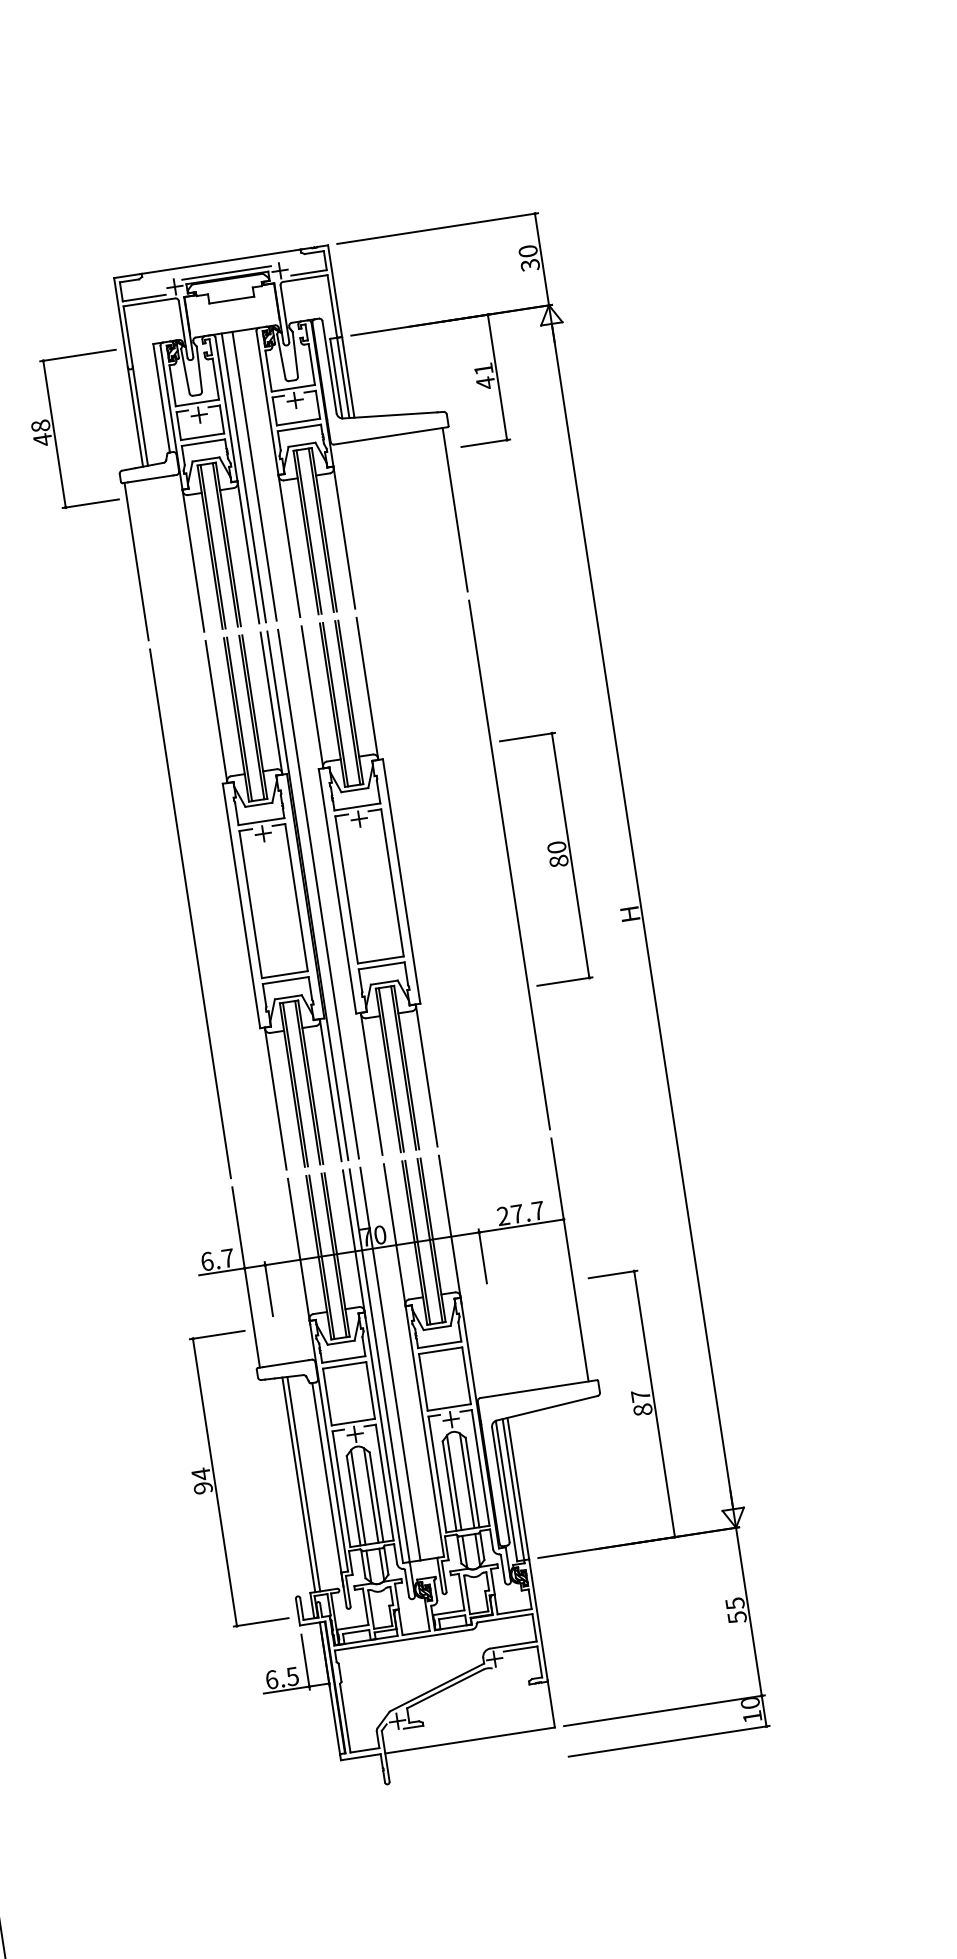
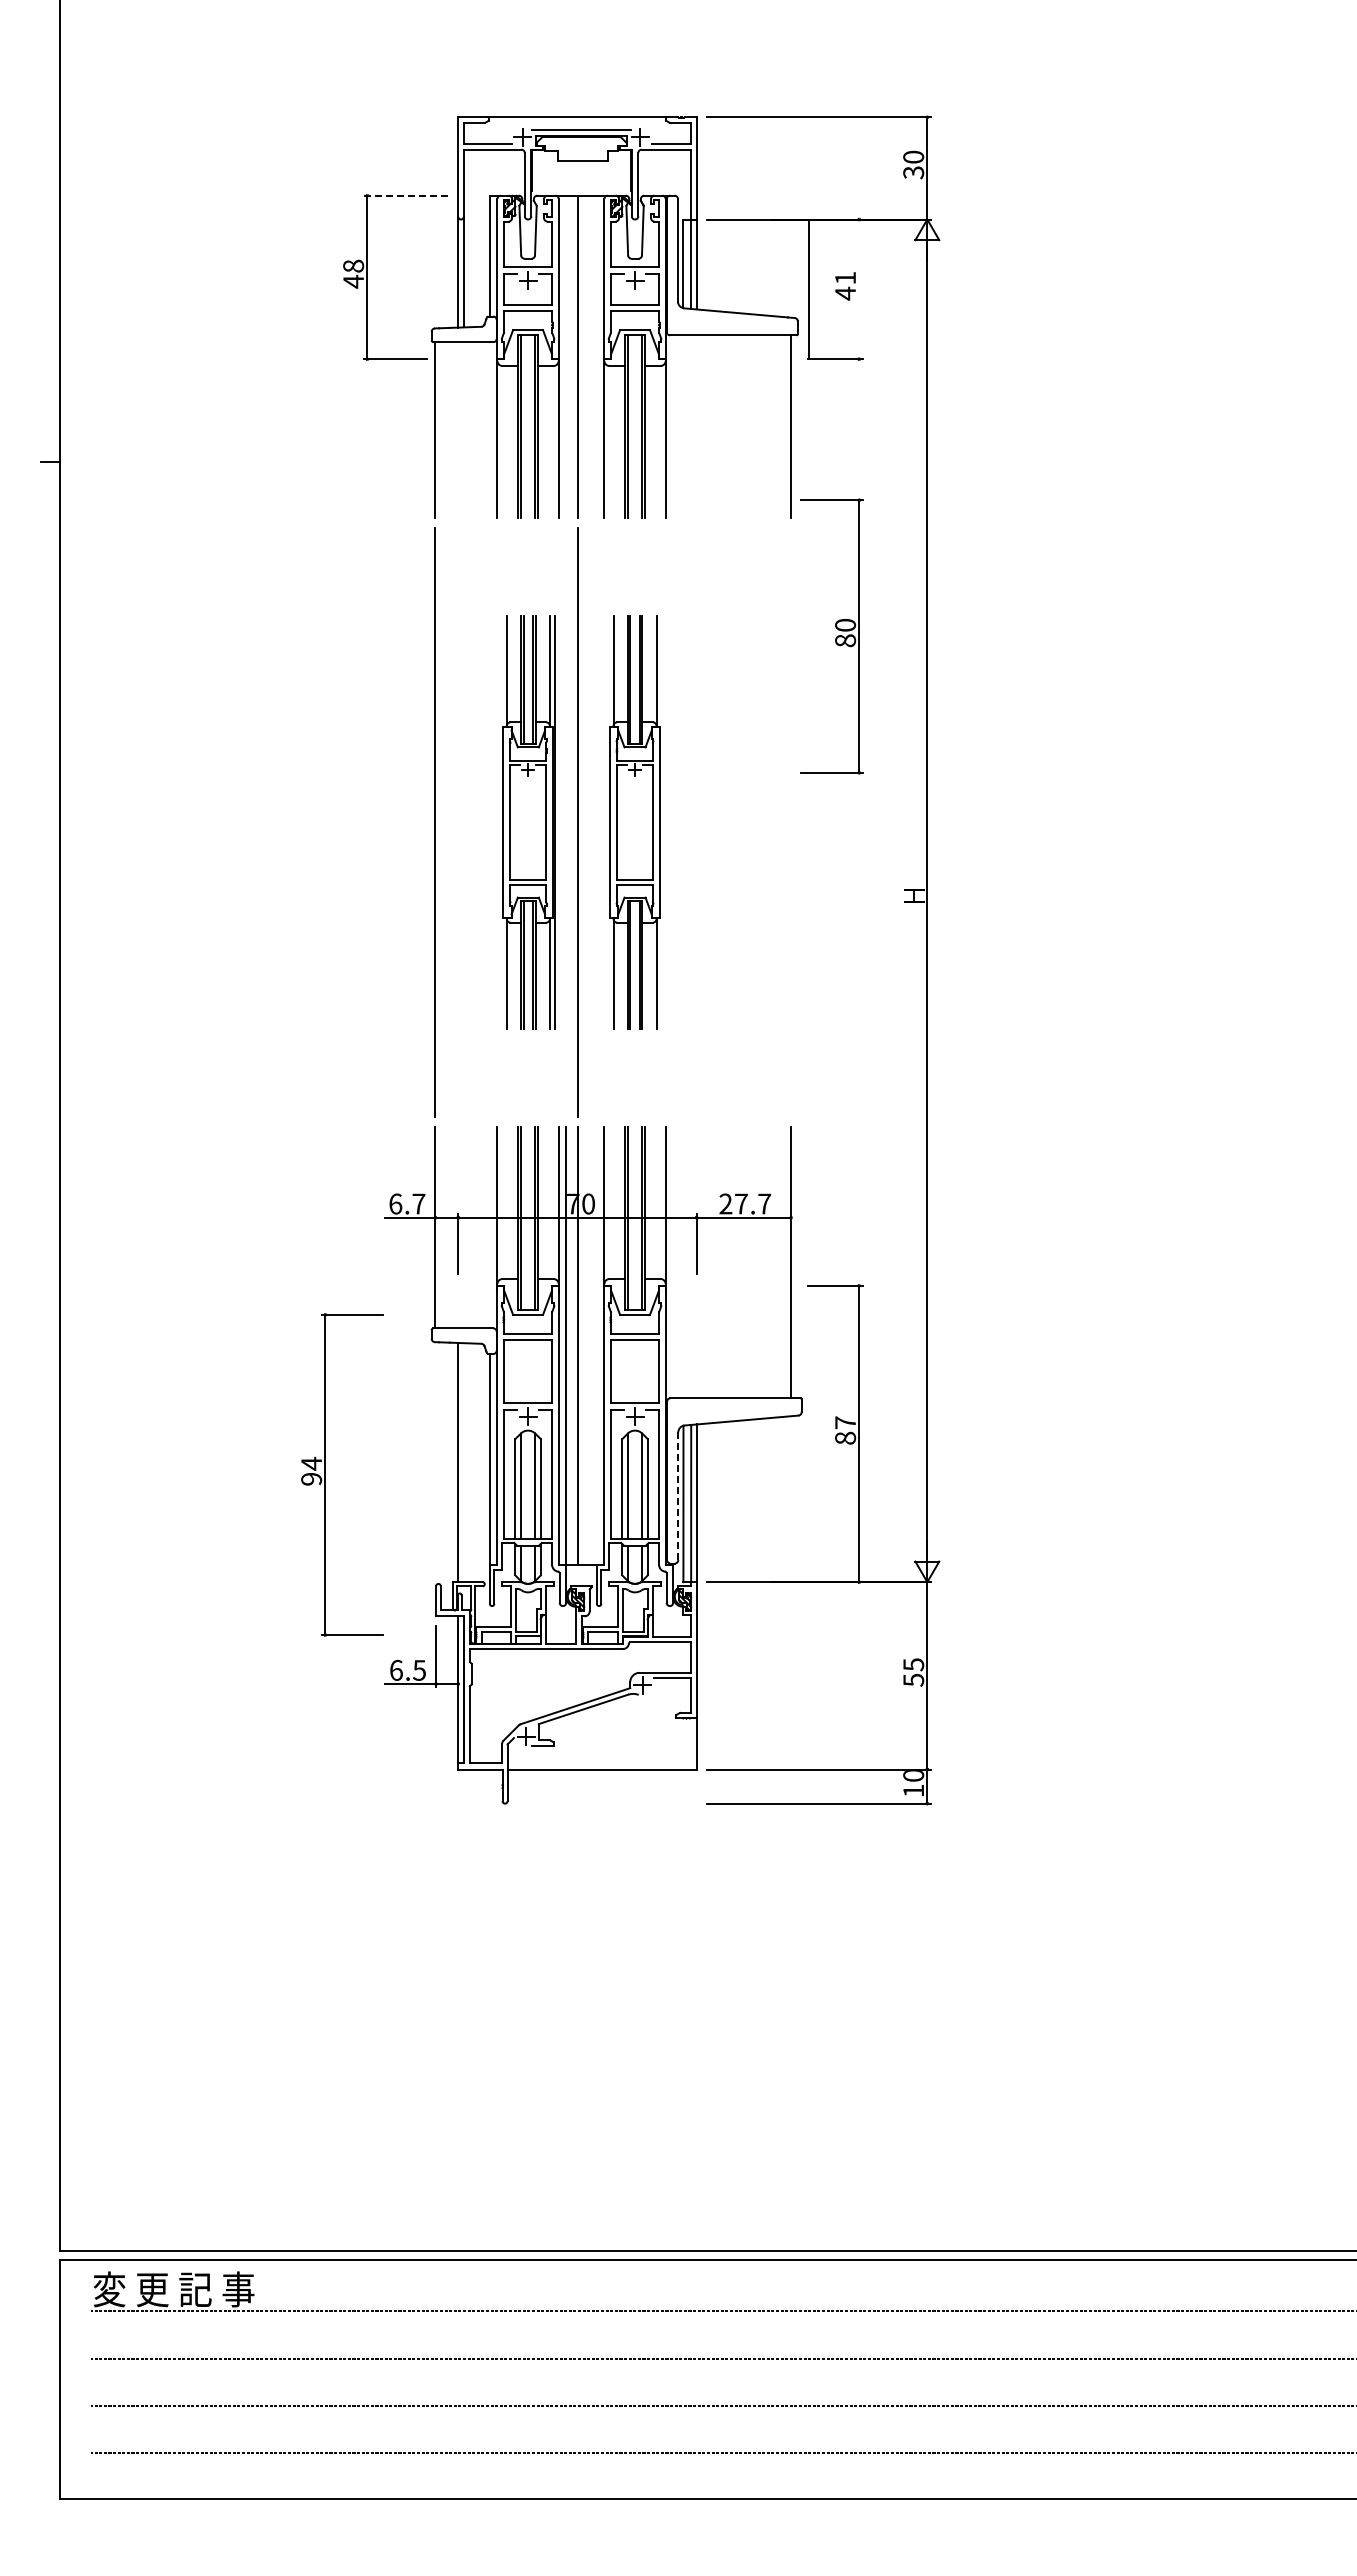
line: (77, 355) -> (405, 195), solid -> dashed
line: (497, 377) -> (809, 289), moved
line: (244, 477) -> (566, 356), removed
part: (545, 859) -> (831, 636), moved
line: (509, 864) -> (791, 822), removed
part: (369, 886) -> (634, 822), size x0.7
part: (274, 901) -> (528, 822), size x0.7
part: (215, 1481) -> (325, 1474), moved
line: (303, 1484) -> (463, 1462), removed
line: (501, 1485) -> (678, 1496), solid -> dashed

